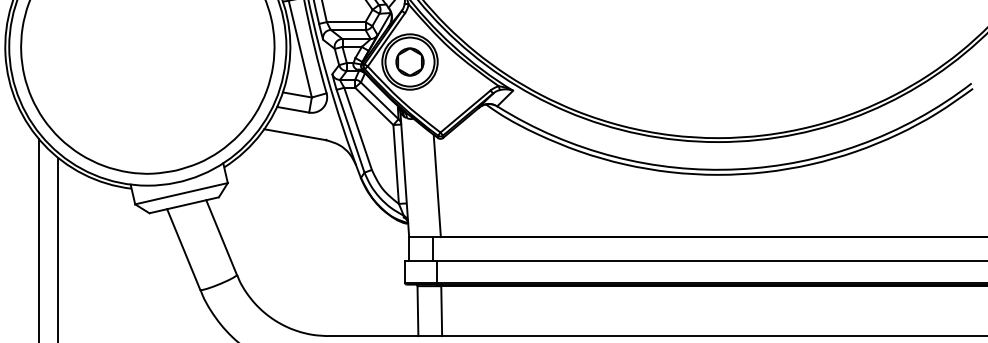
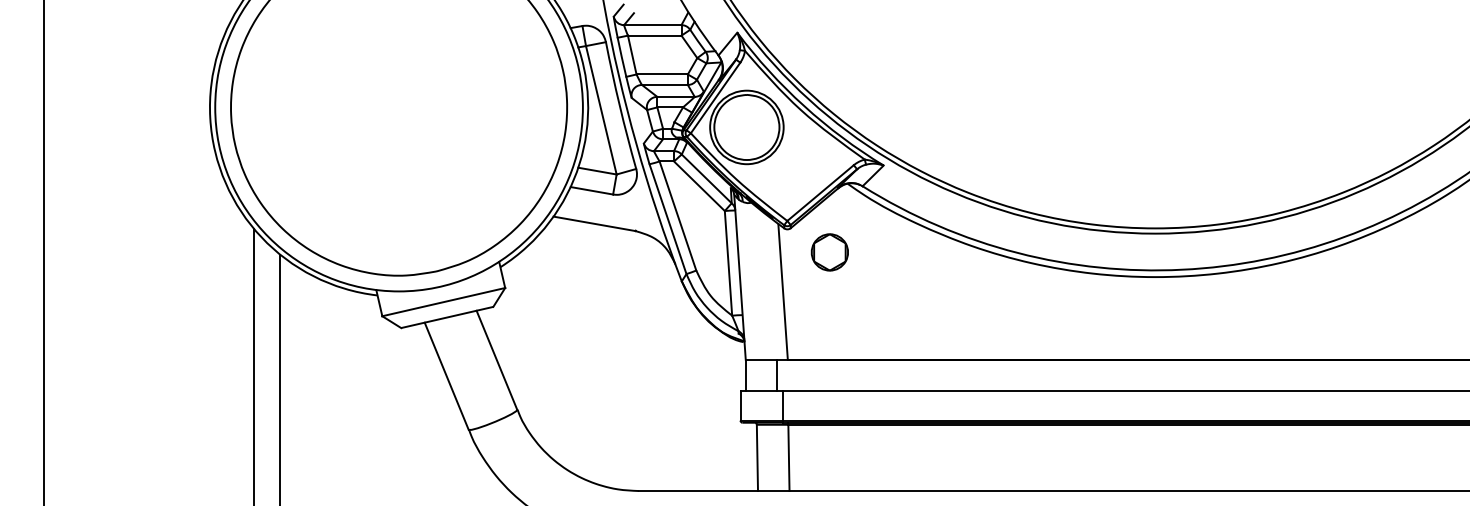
part: (409, 62) -> (829, 252), moved

